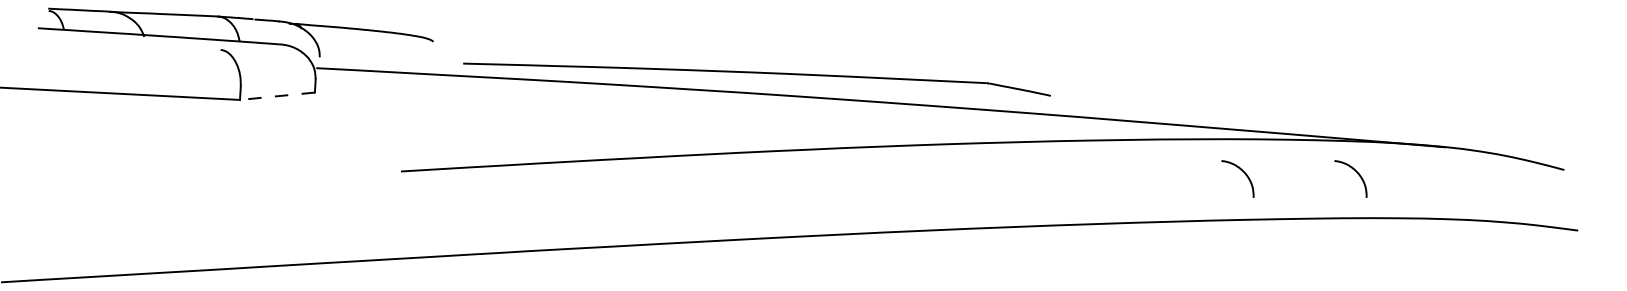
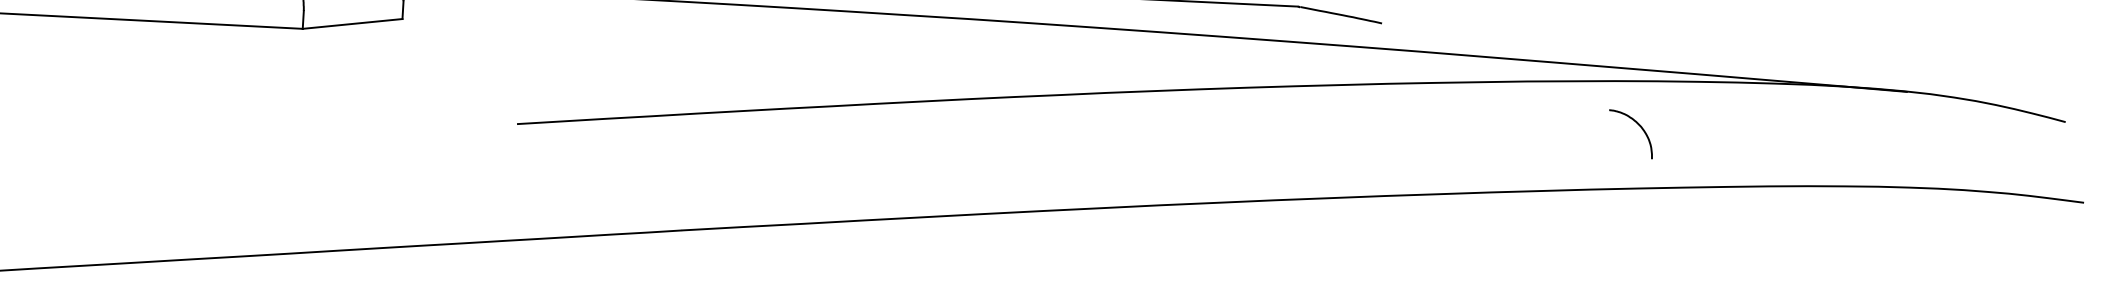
line: (277, 96) -> (352, 24), dashed -> solid
curve: (1356, 172) -> (1788, 125), removed

